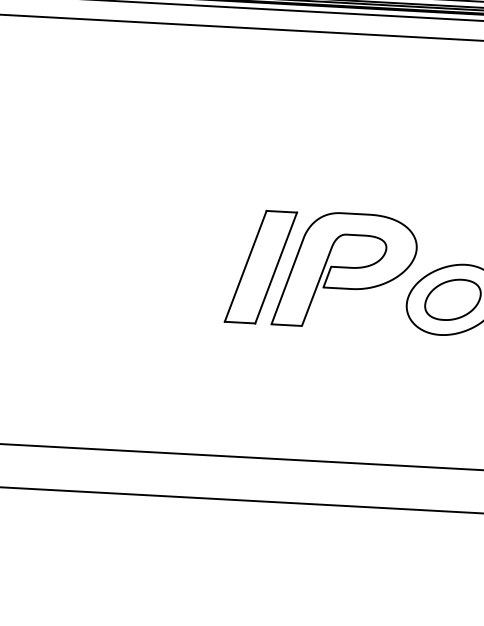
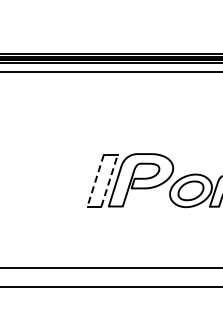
line: (275, 267) -> (109, 180), solid -> dashed
line: (245, 268) -> (95, 181), solid -> dashed

